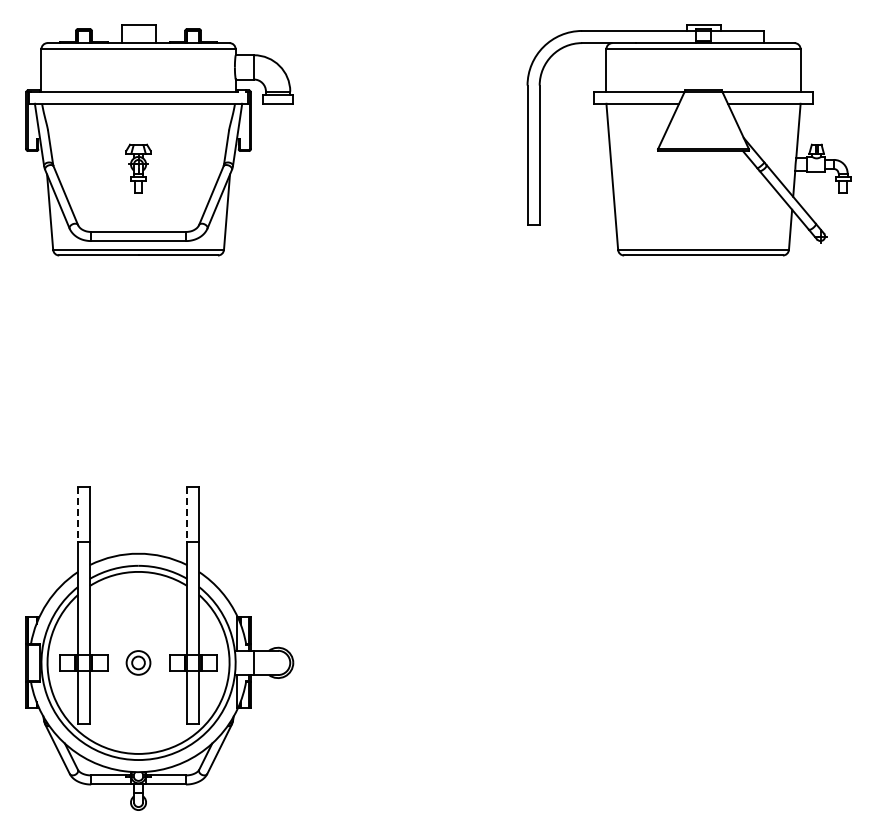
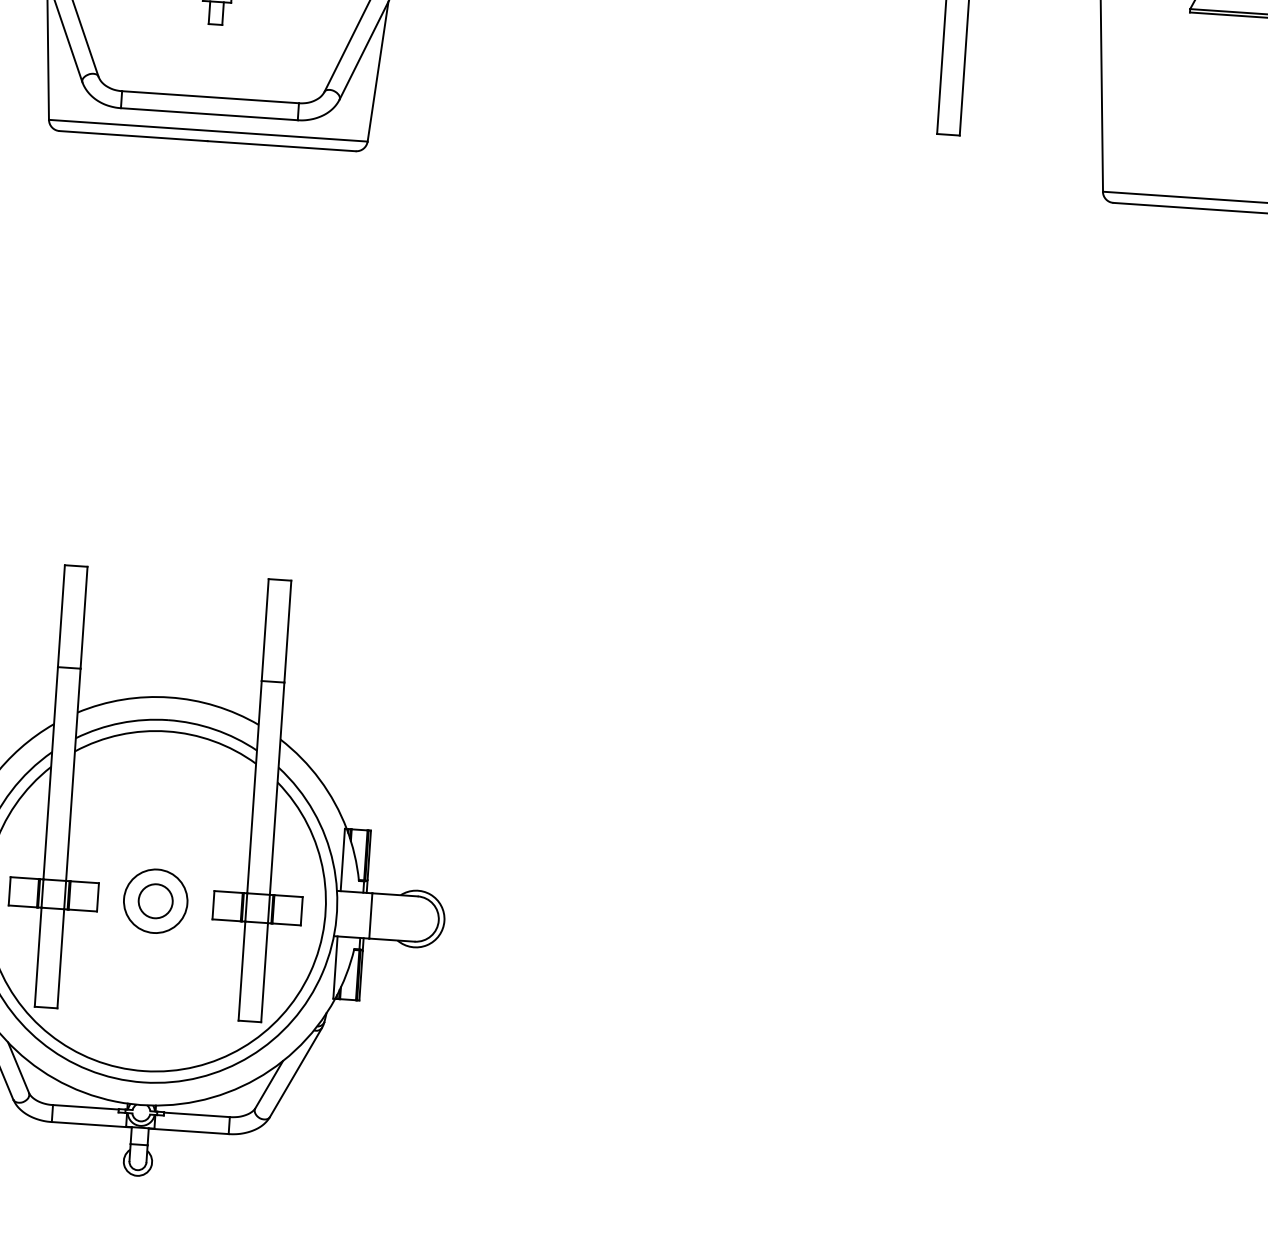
line: (77, 514) -> (60, 616), dashed -> solid
line: (187, 514) -> (265, 630), dashed -> solid
part: (138, 662) -> (155, 900), size x1.43

